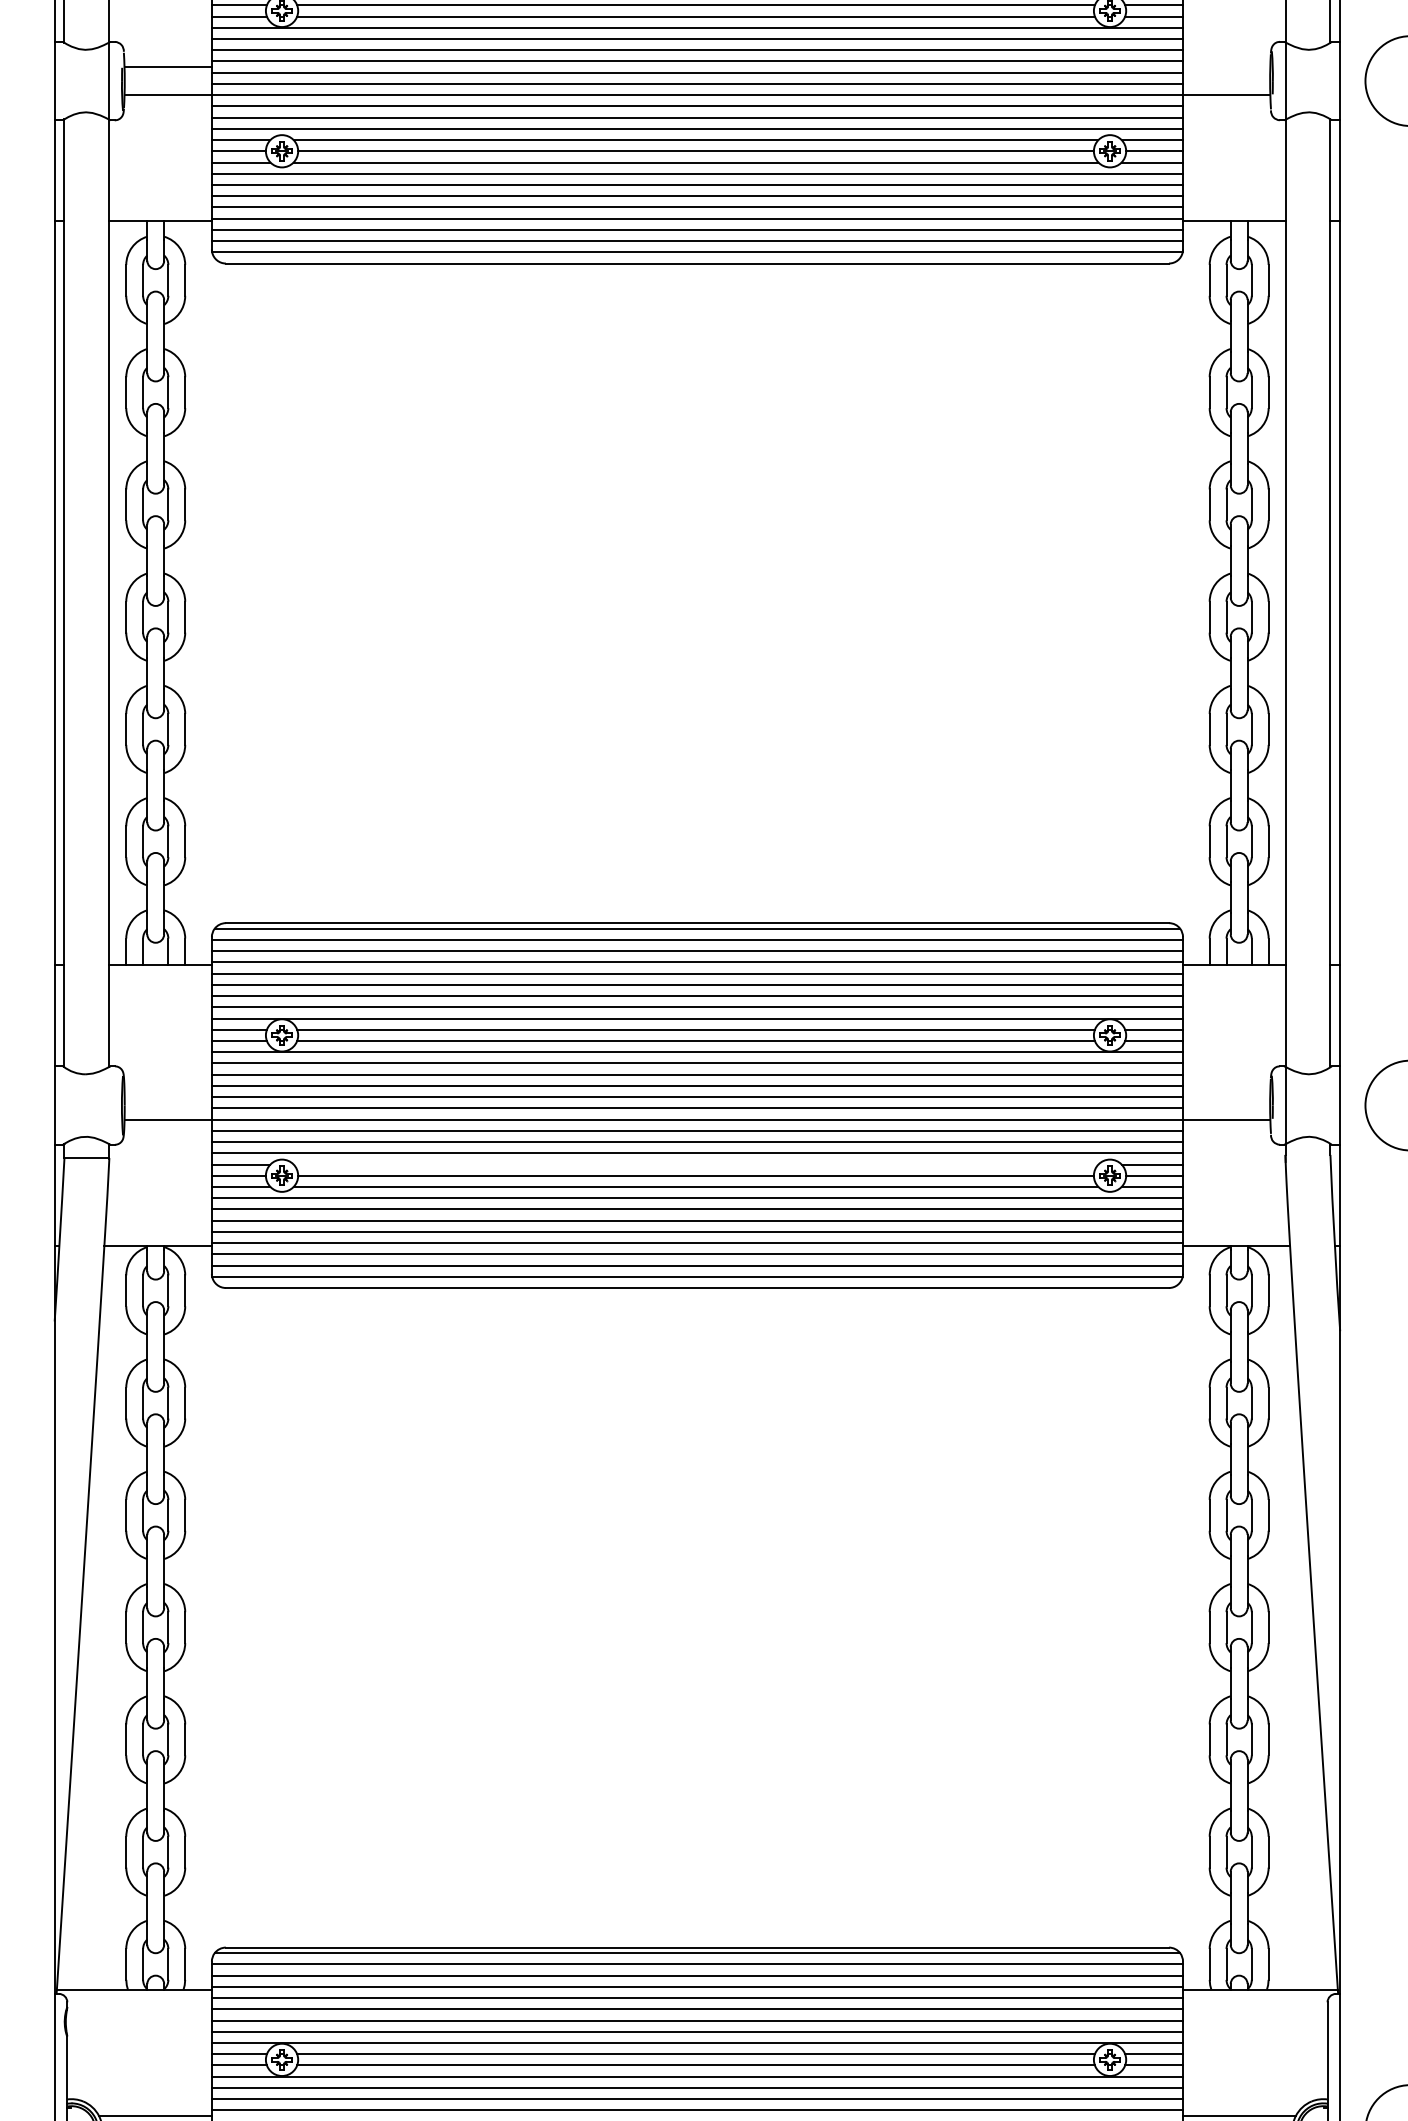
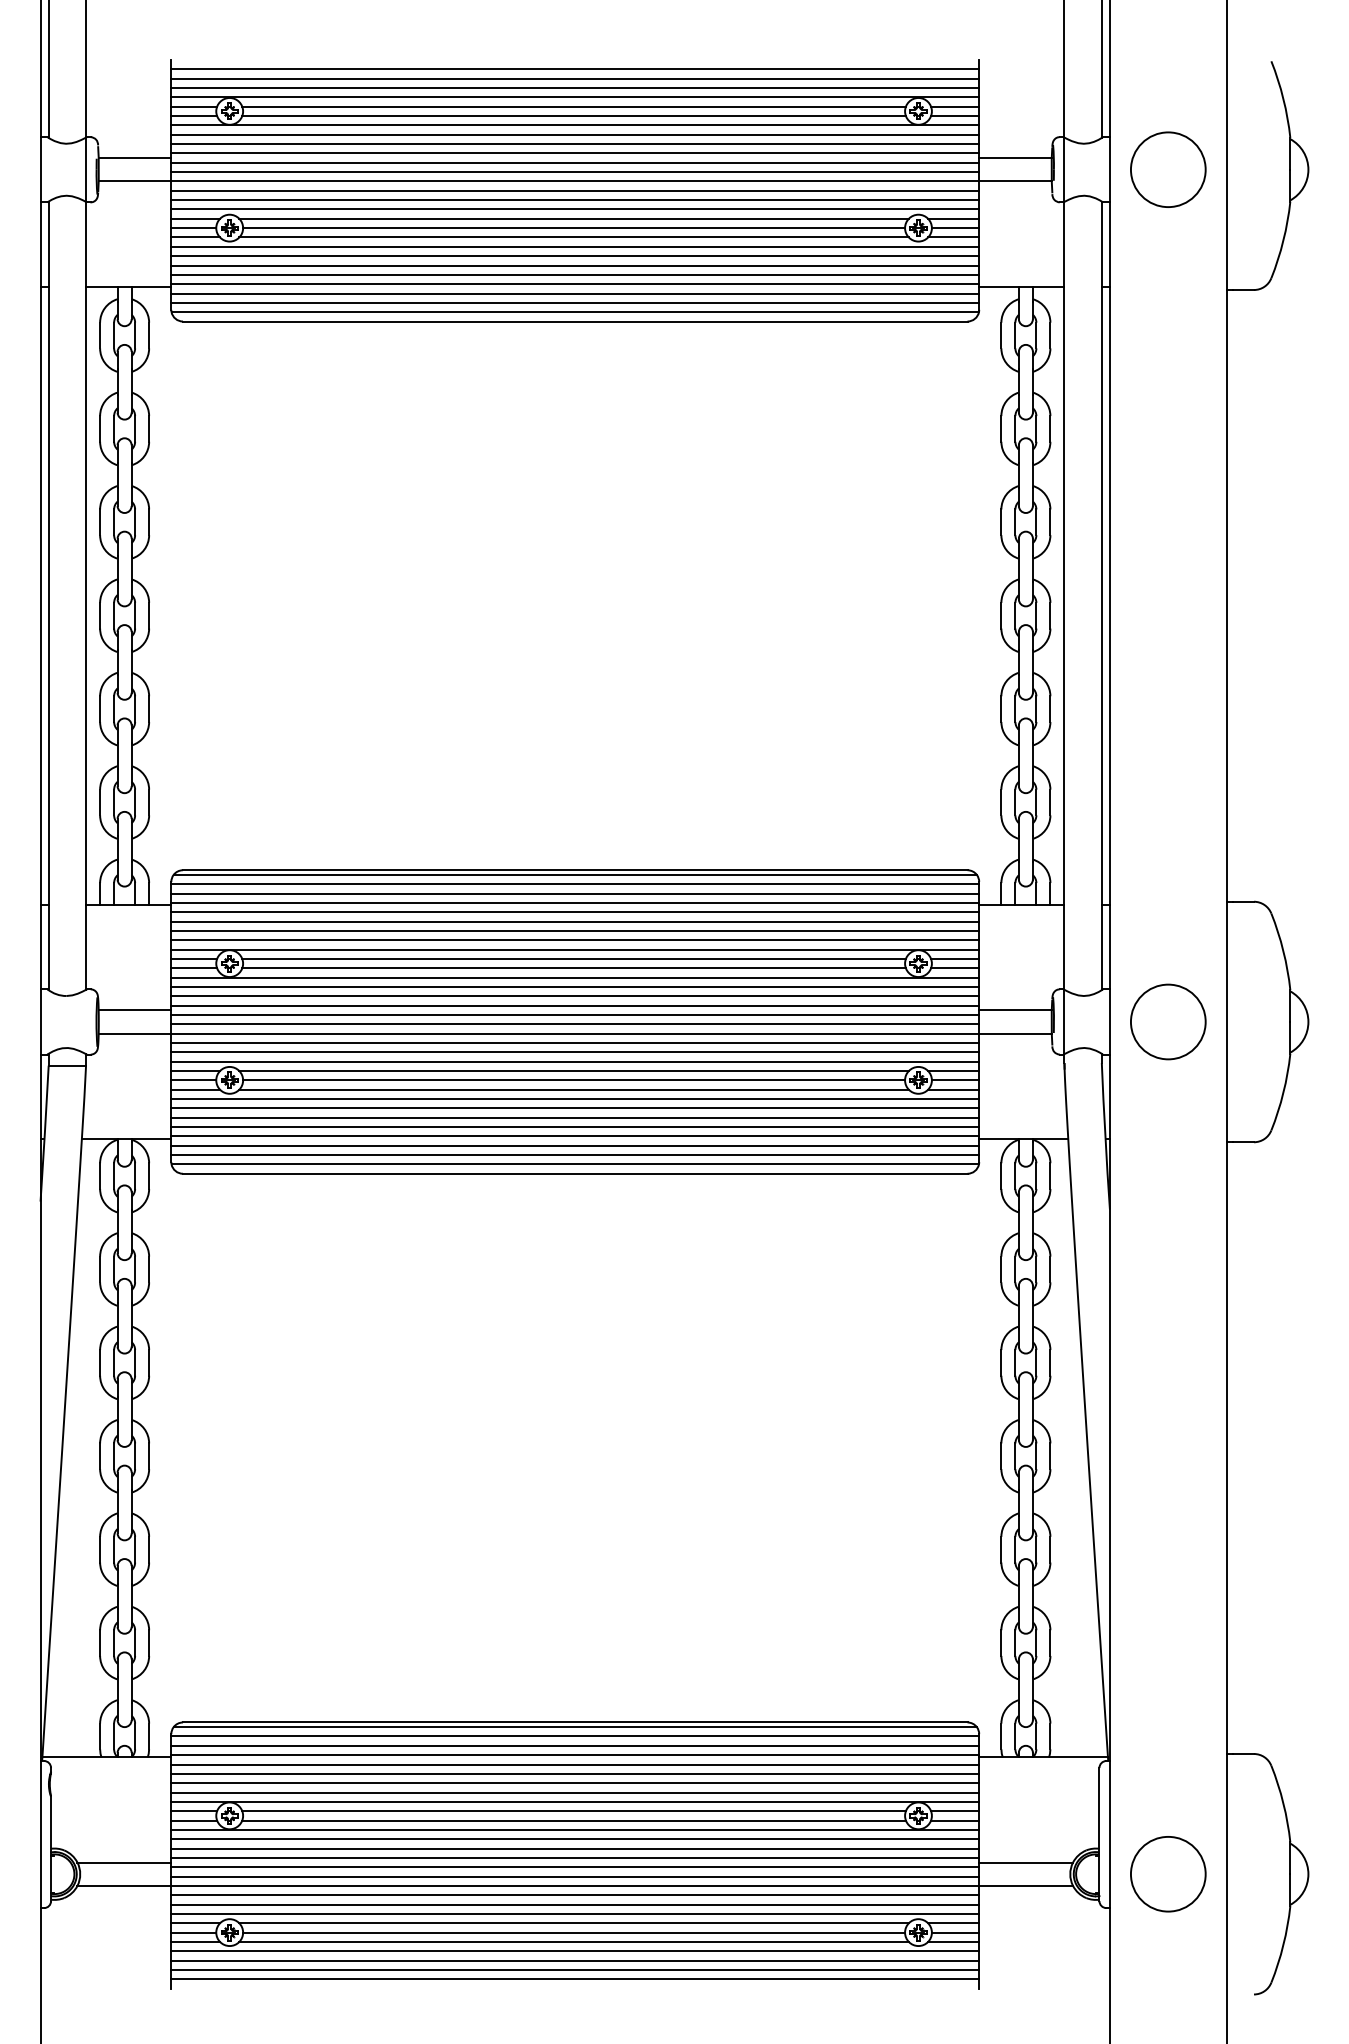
line: (1226, 67) -> (1015, 158), added
line: (167, 1091) -> (134, 1010), added
line: (1226, 1091) -> (1015, 1010), added
line: (695, 1165) -> (573, 1071), added

